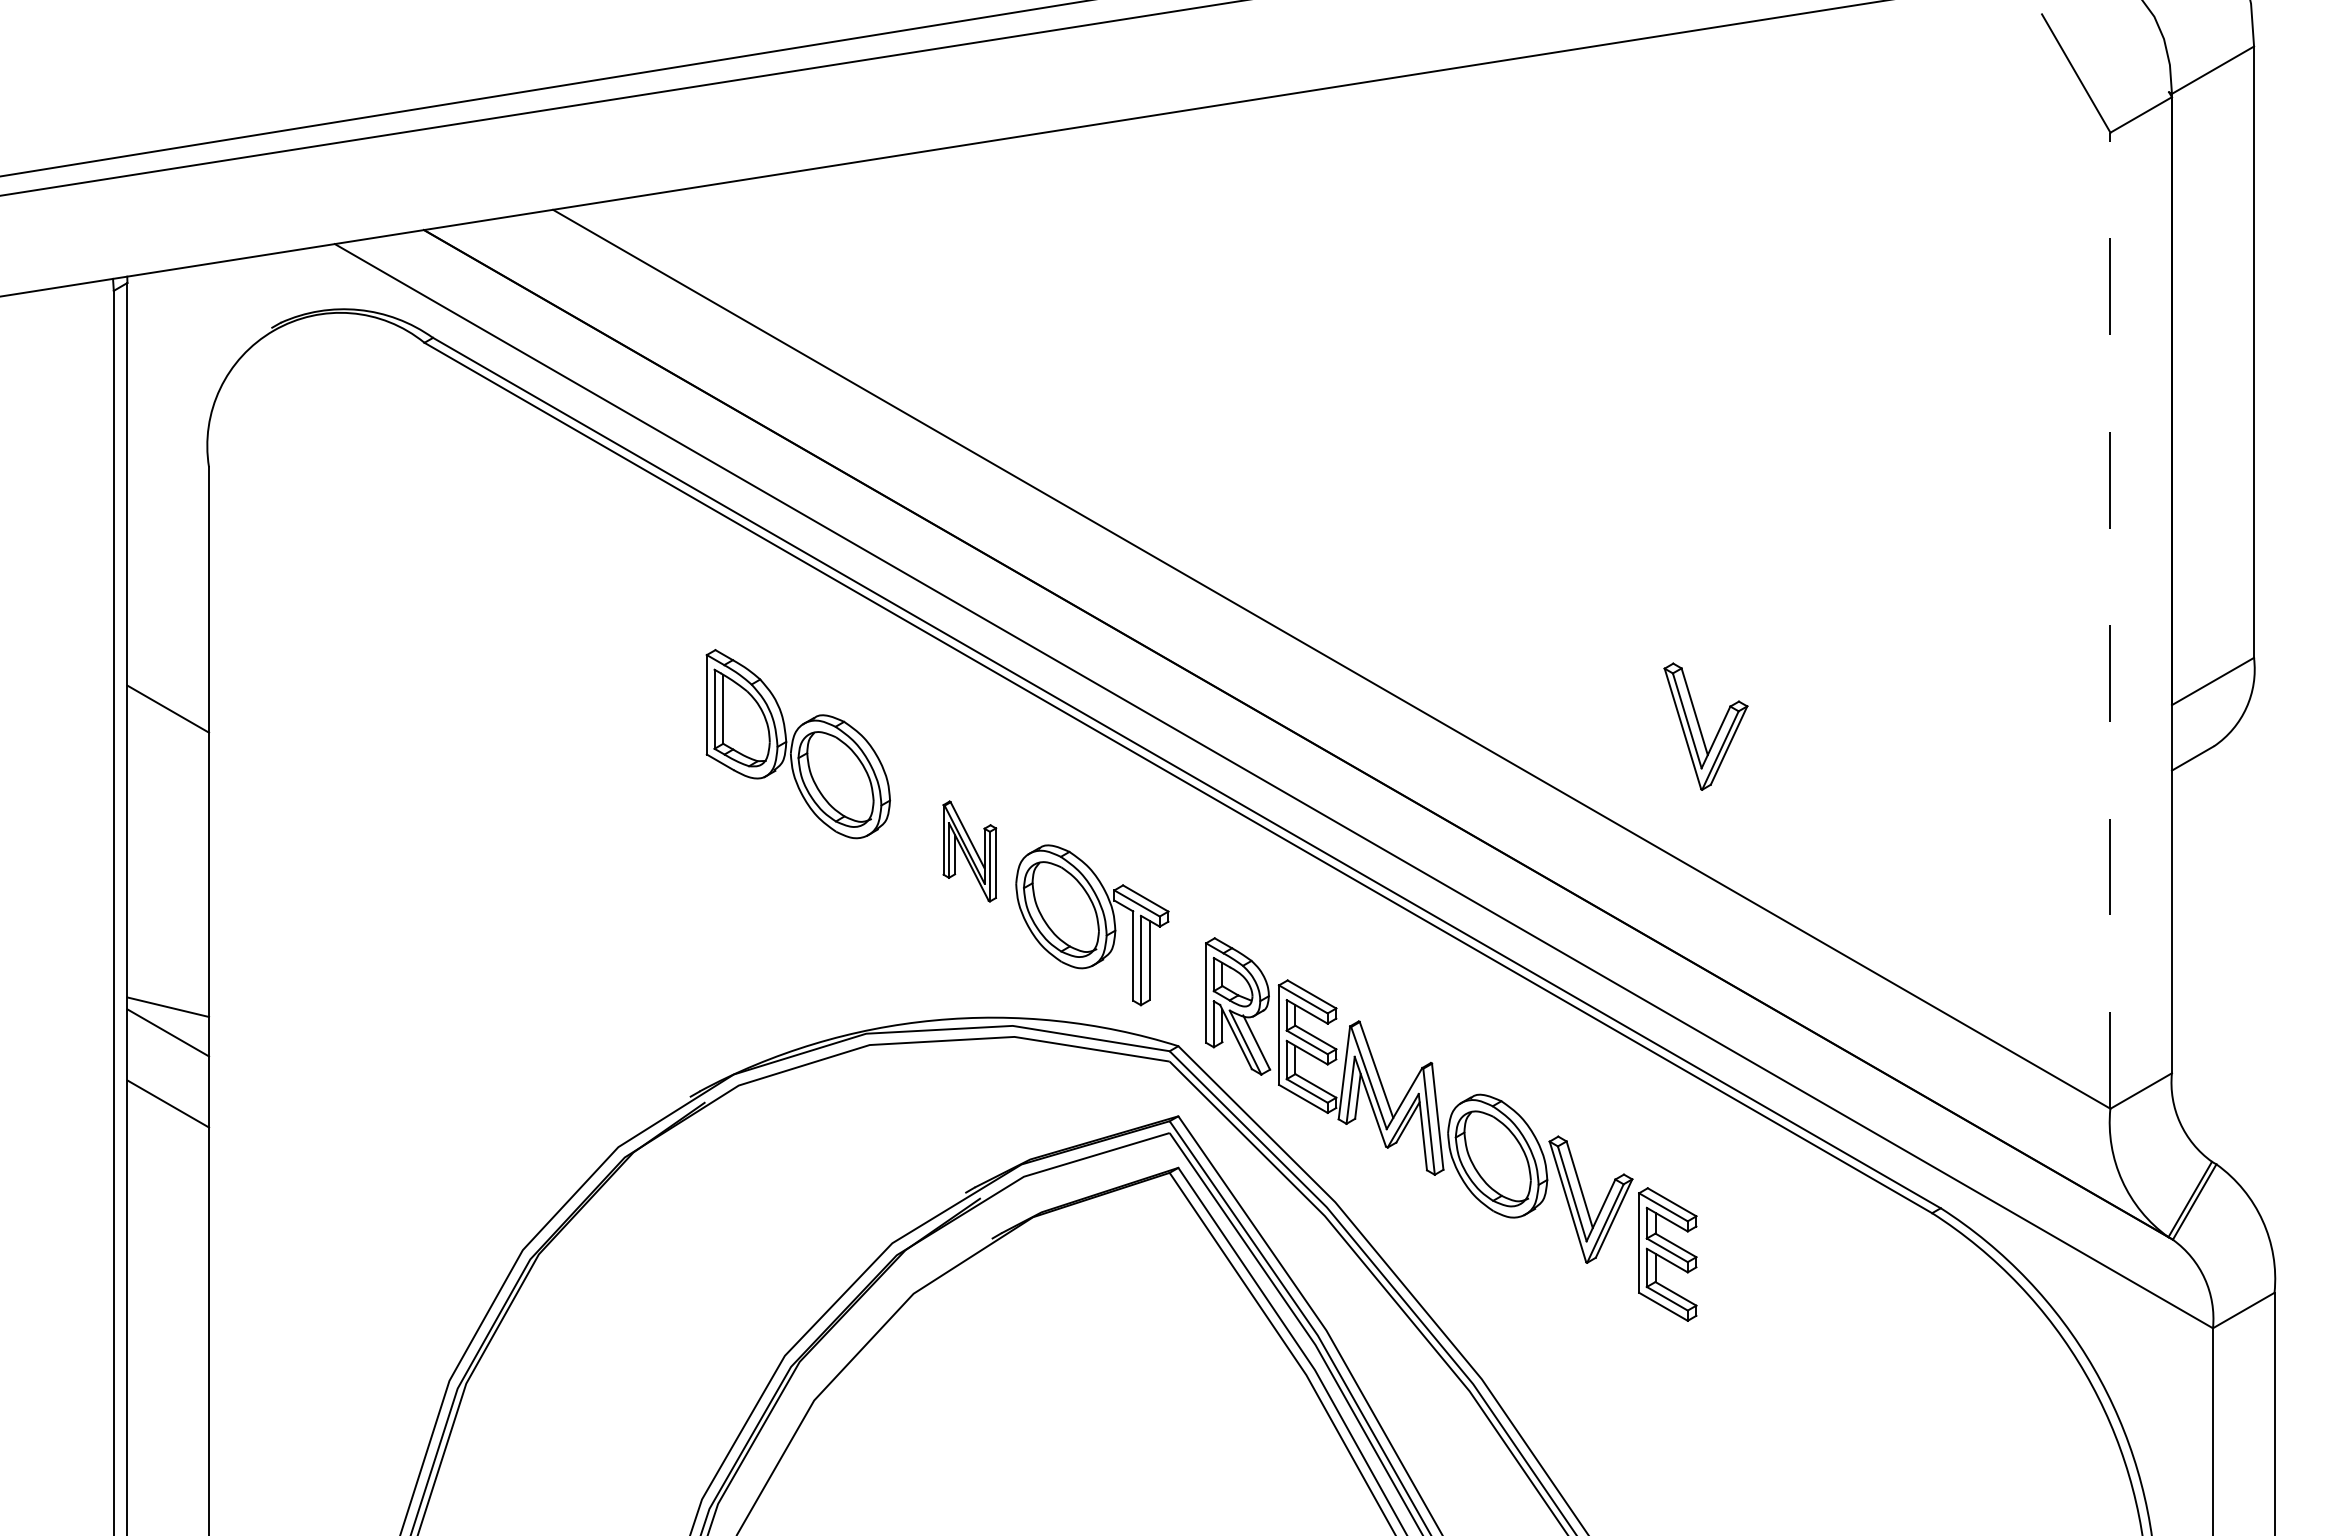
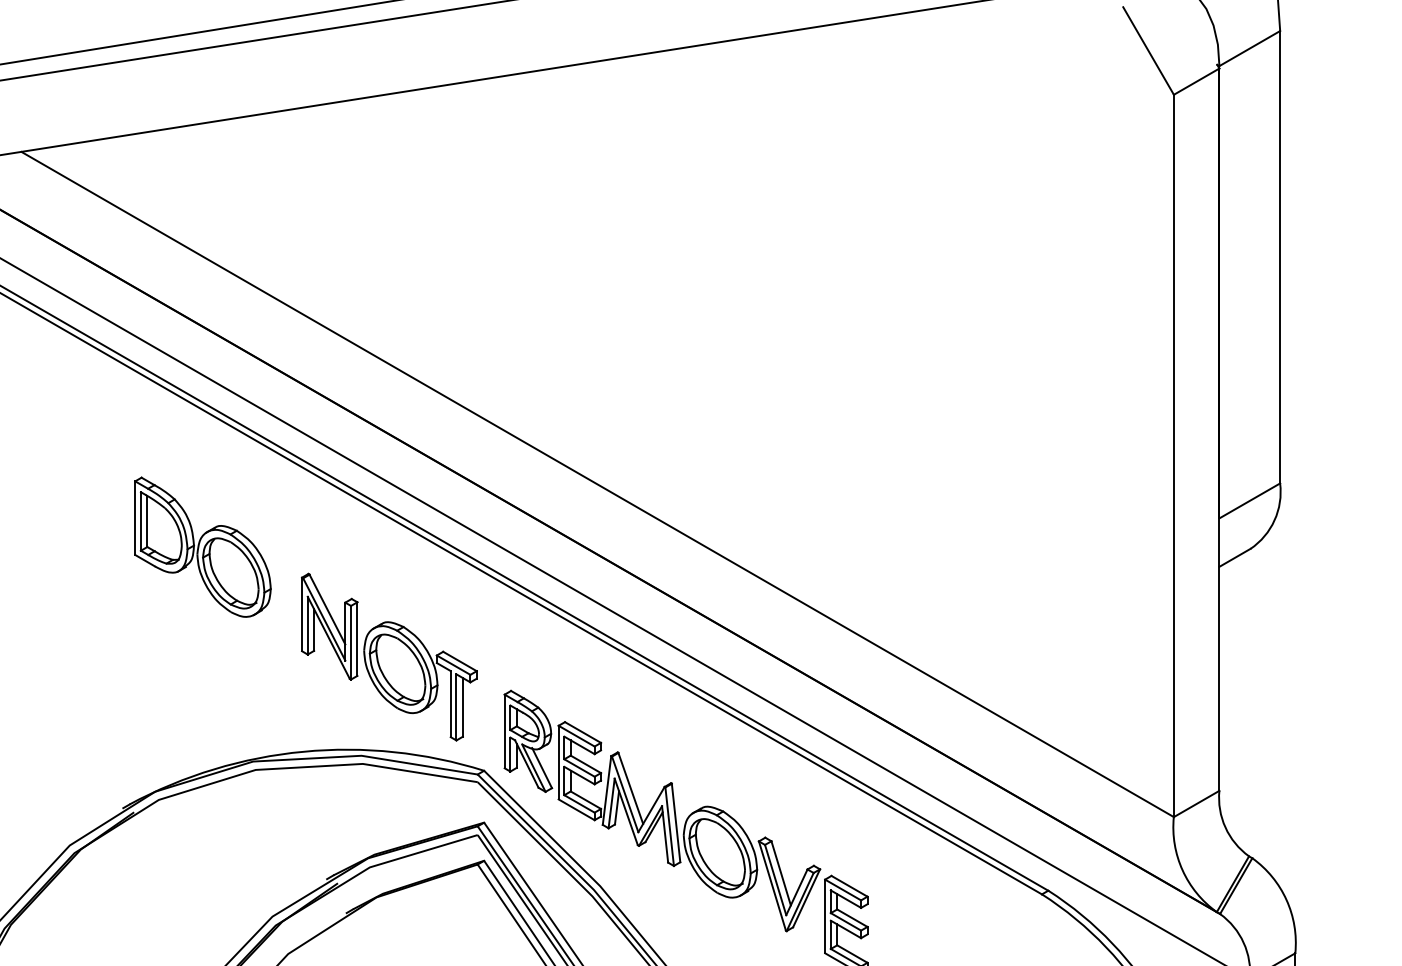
line: (2110, 620) -> (1173, 455), dashed -> solid
part: (1705, 726) -> (874, 534), removed
part: (969, 851) -> (329, 626), size x1.43

